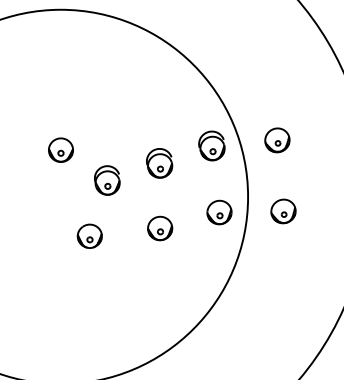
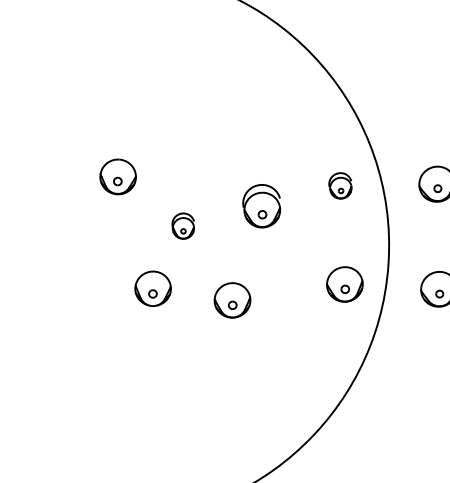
part: (211, 145) -> (339, 185), size x0.6
part: (107, 180) -> (183, 226), size x0.6
part: (160, 228) -> (233, 300), moved
part: (89, 235) -> (152, 287), moved

